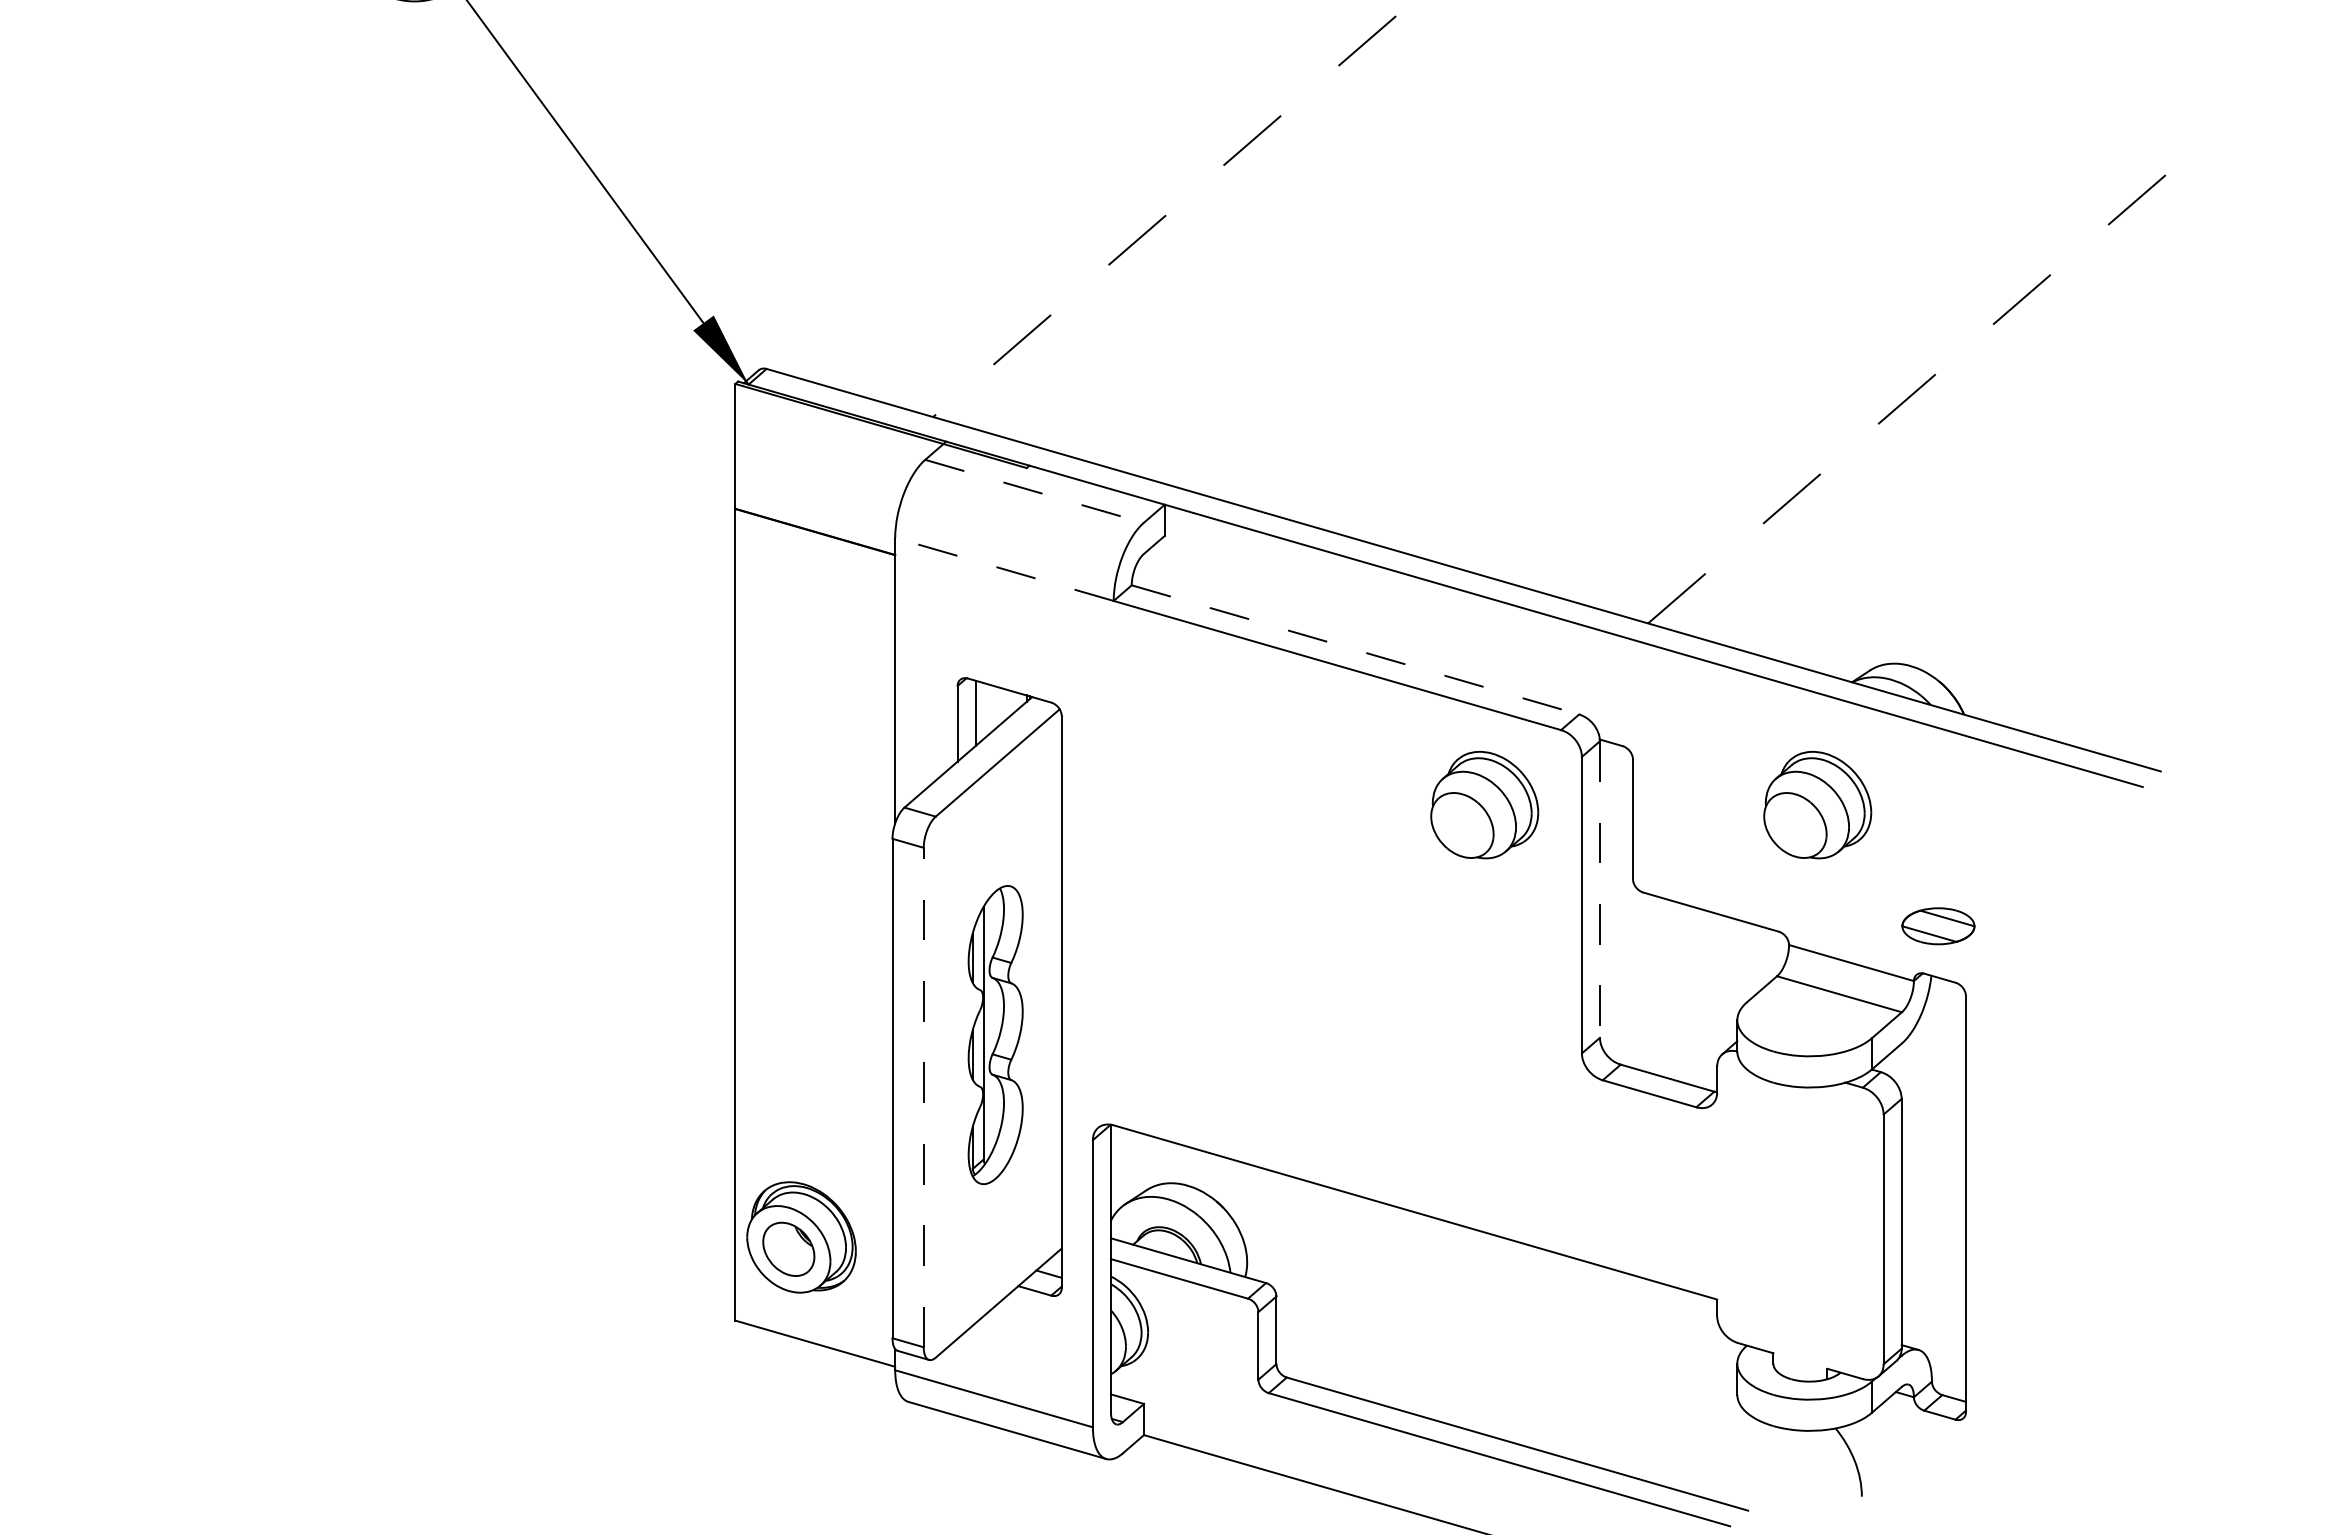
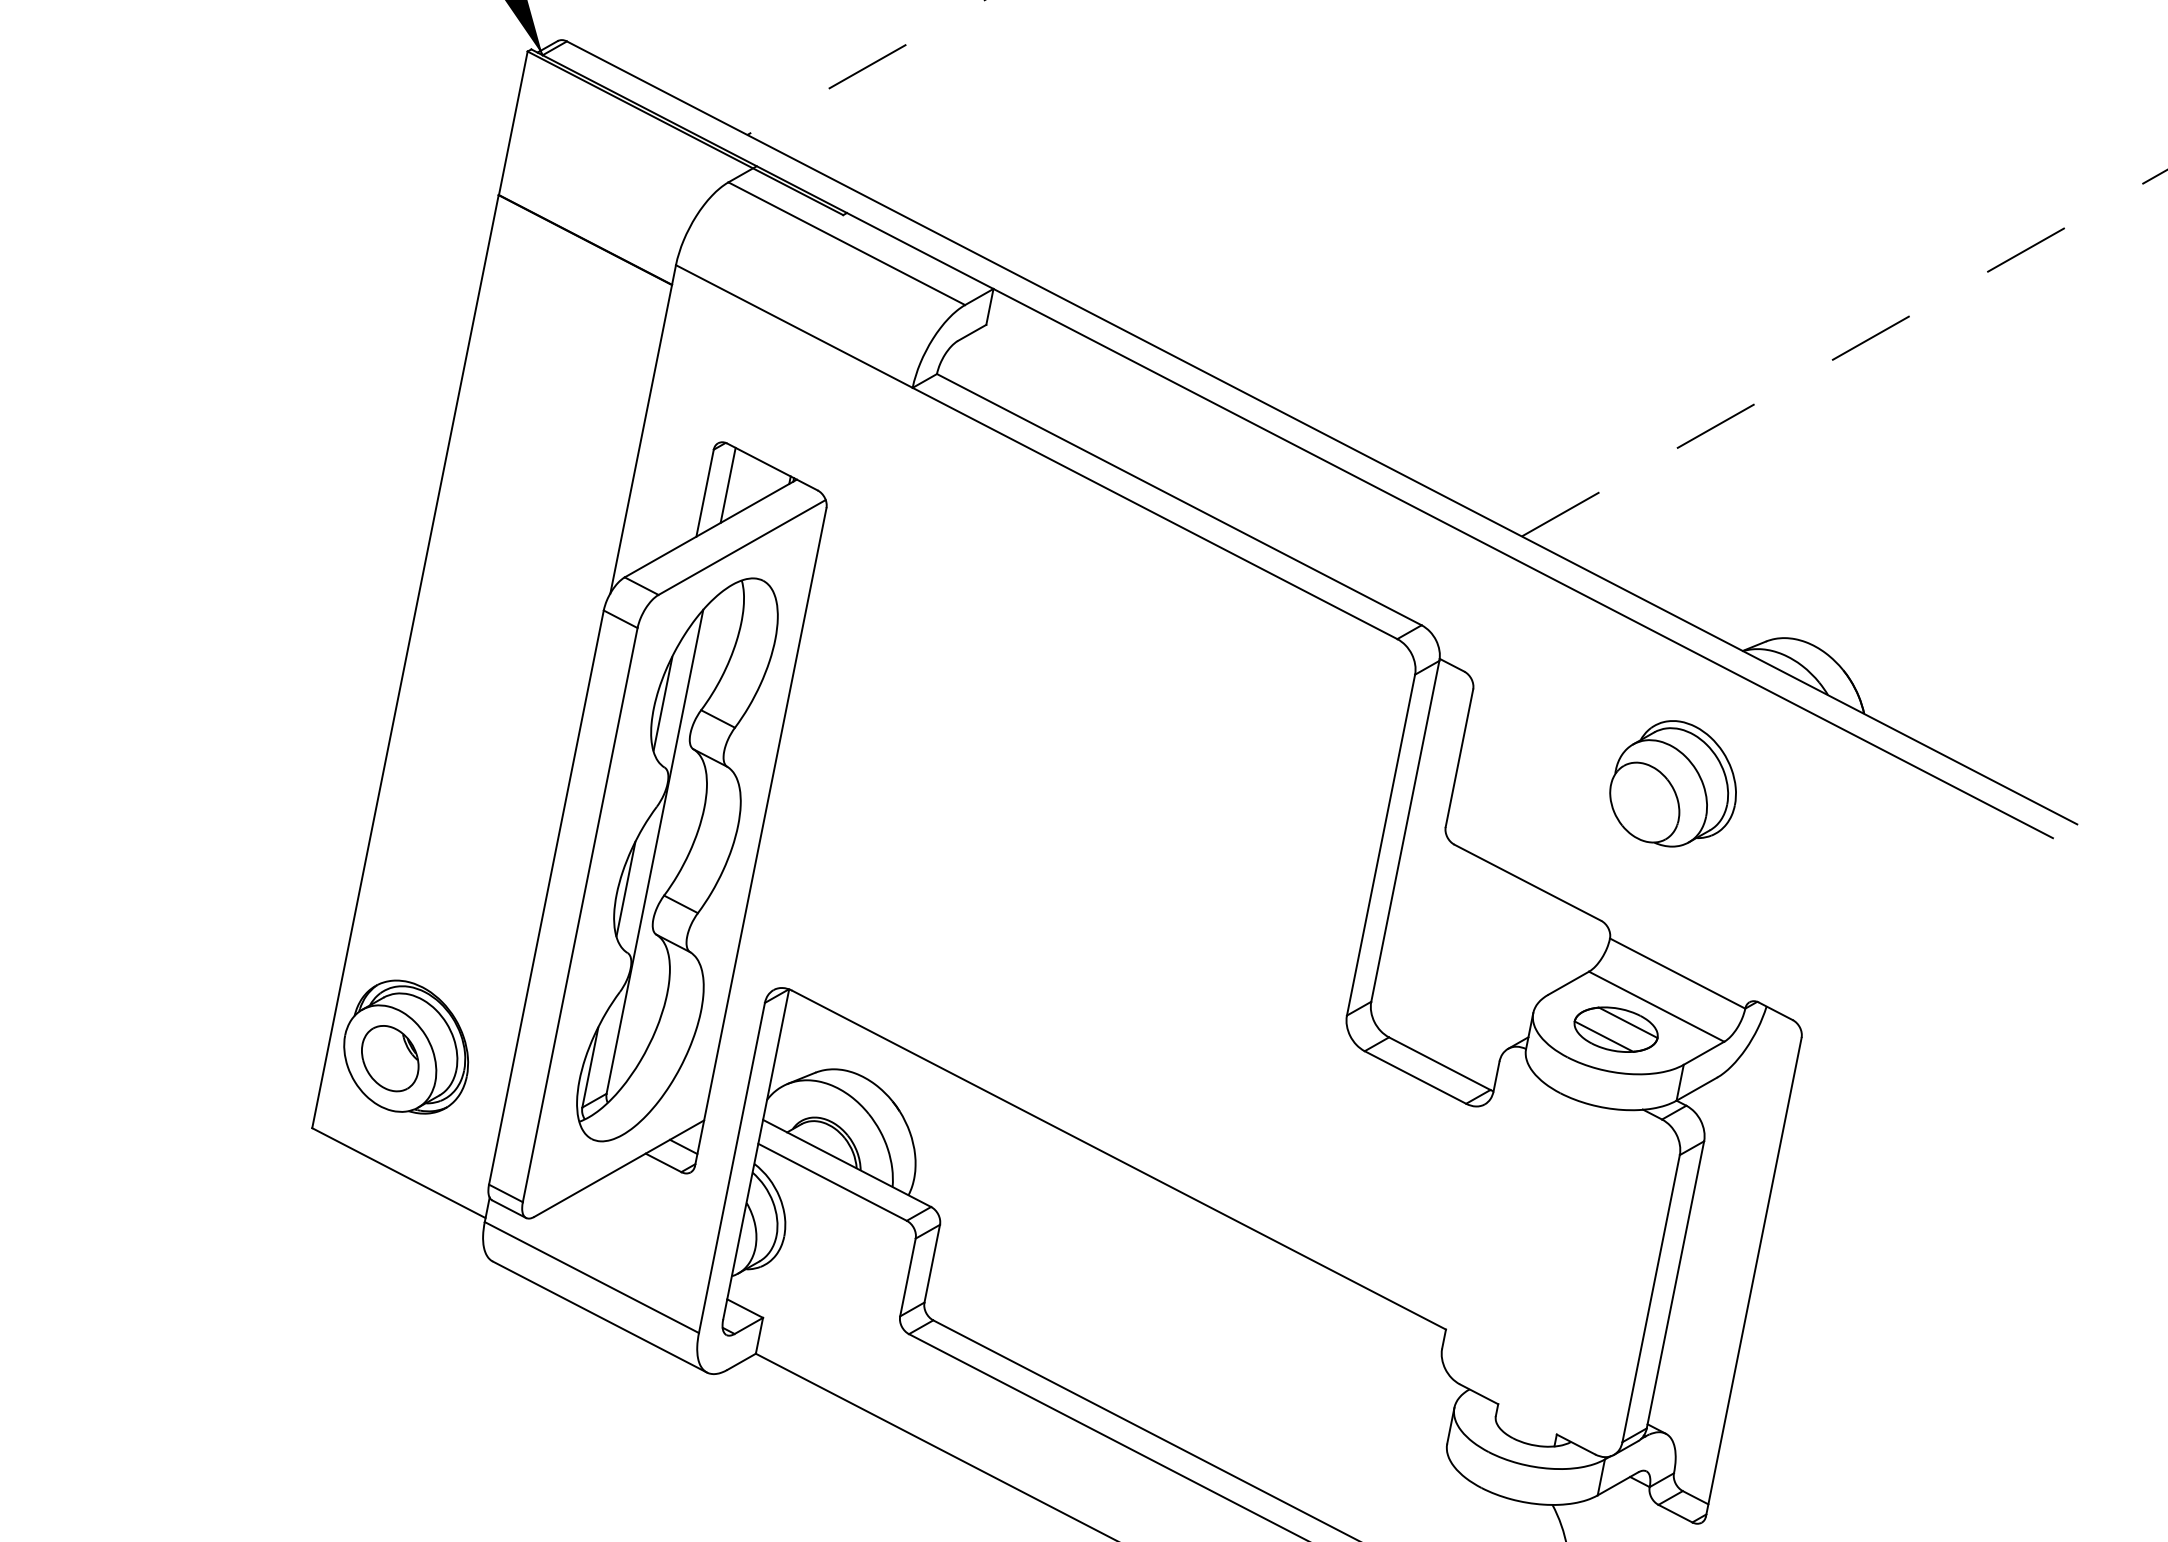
line: (1034, 491) -> (846, 243), dashed -> solid
line: (1004, 569) -> (794, 326), dashed -> solid
line: (1355, 649) -> (1179, 499), dashed -> solid
part: (1484, 804) -> (1292, 707), removed
line: (1599, 890) -> (1404, 832), dashed -> solid
part: (1938, 926) -> (1616, 1029), moved
part: (995, 1034) -> (677, 859), size x1.67
line: (923, 1097) -> (579, 914), dashed -> solid

